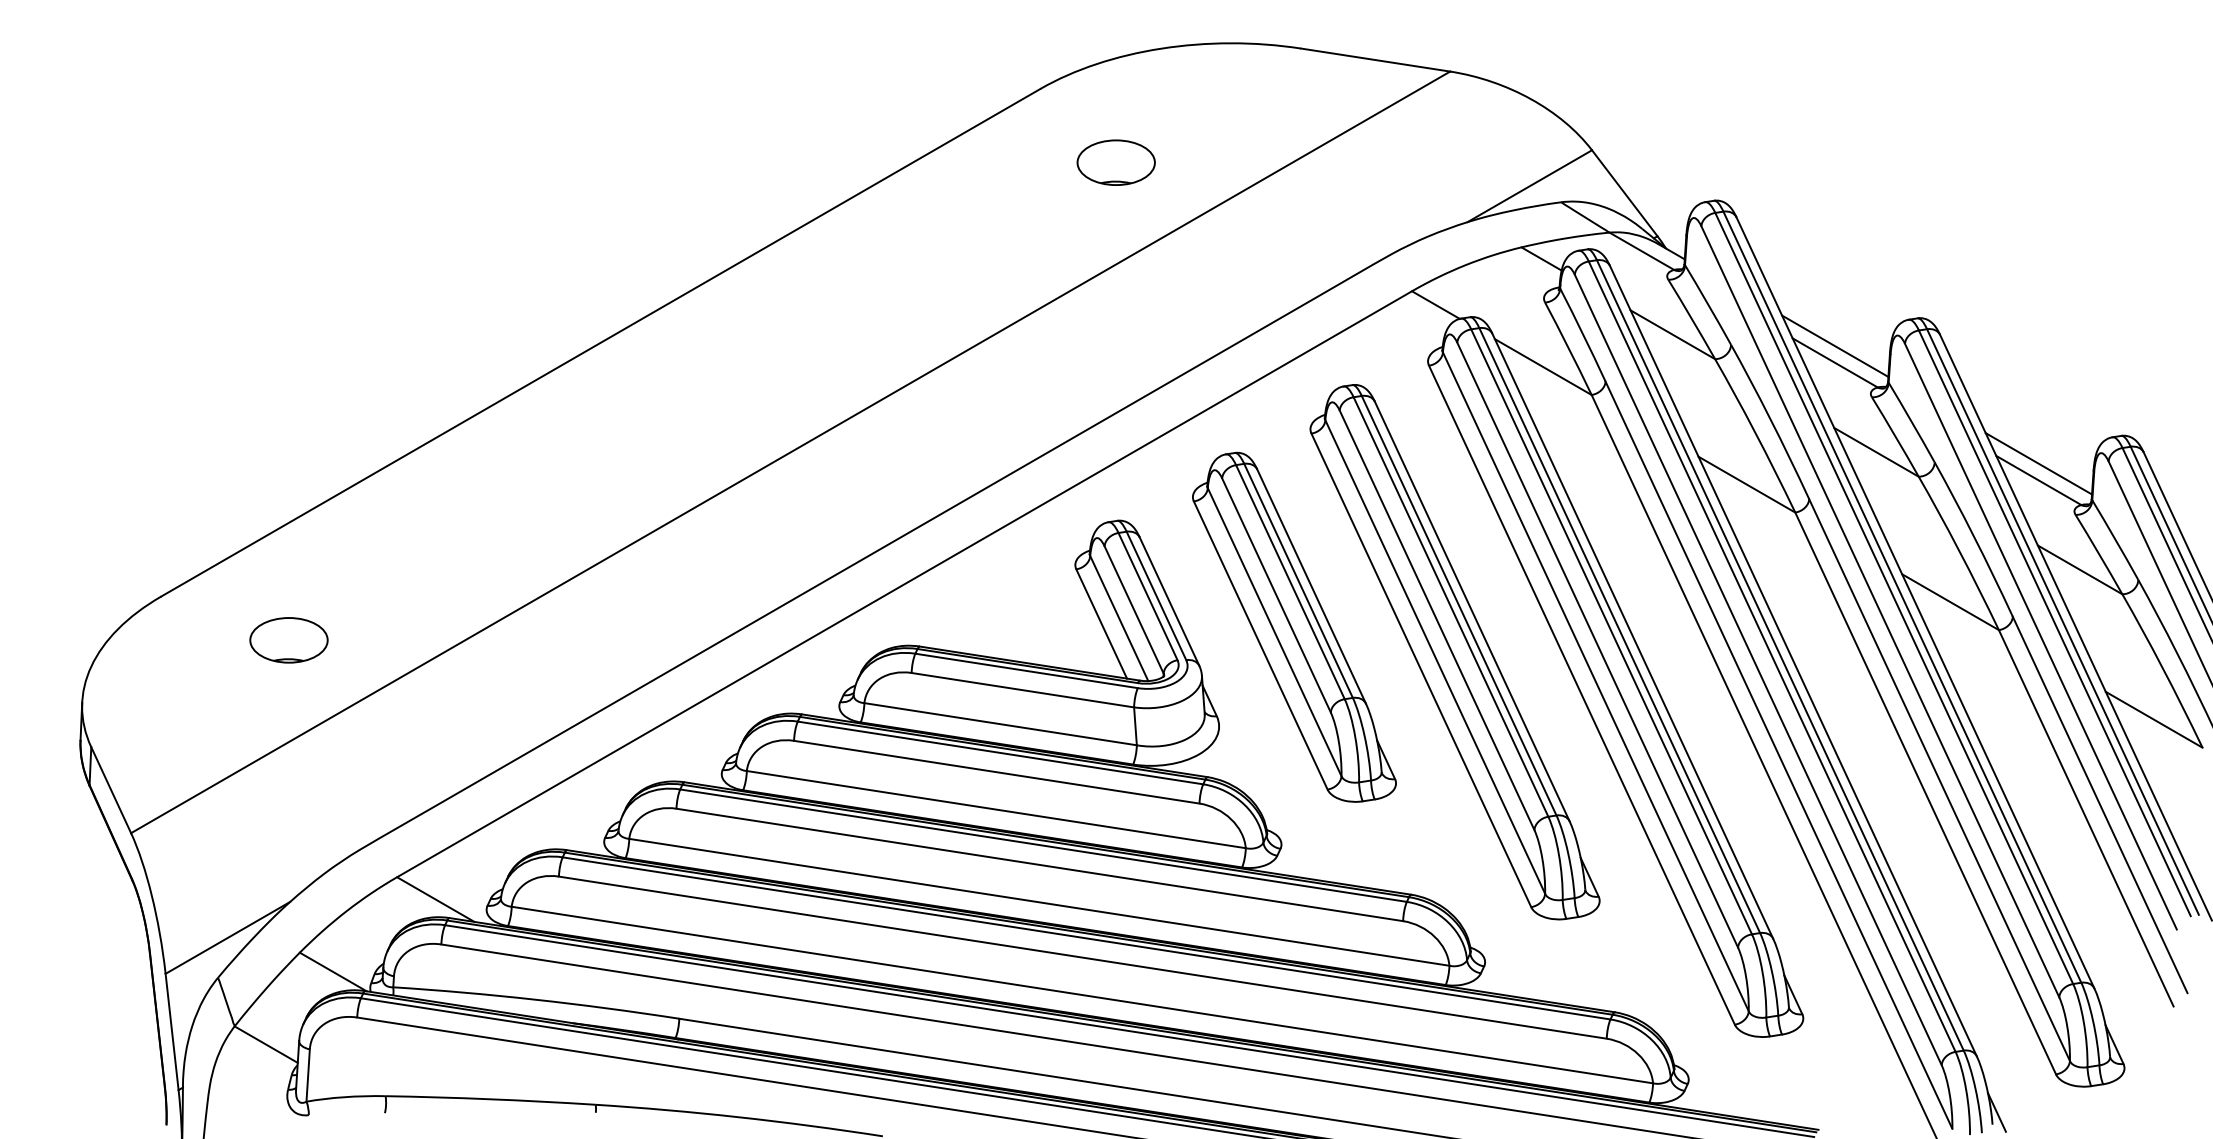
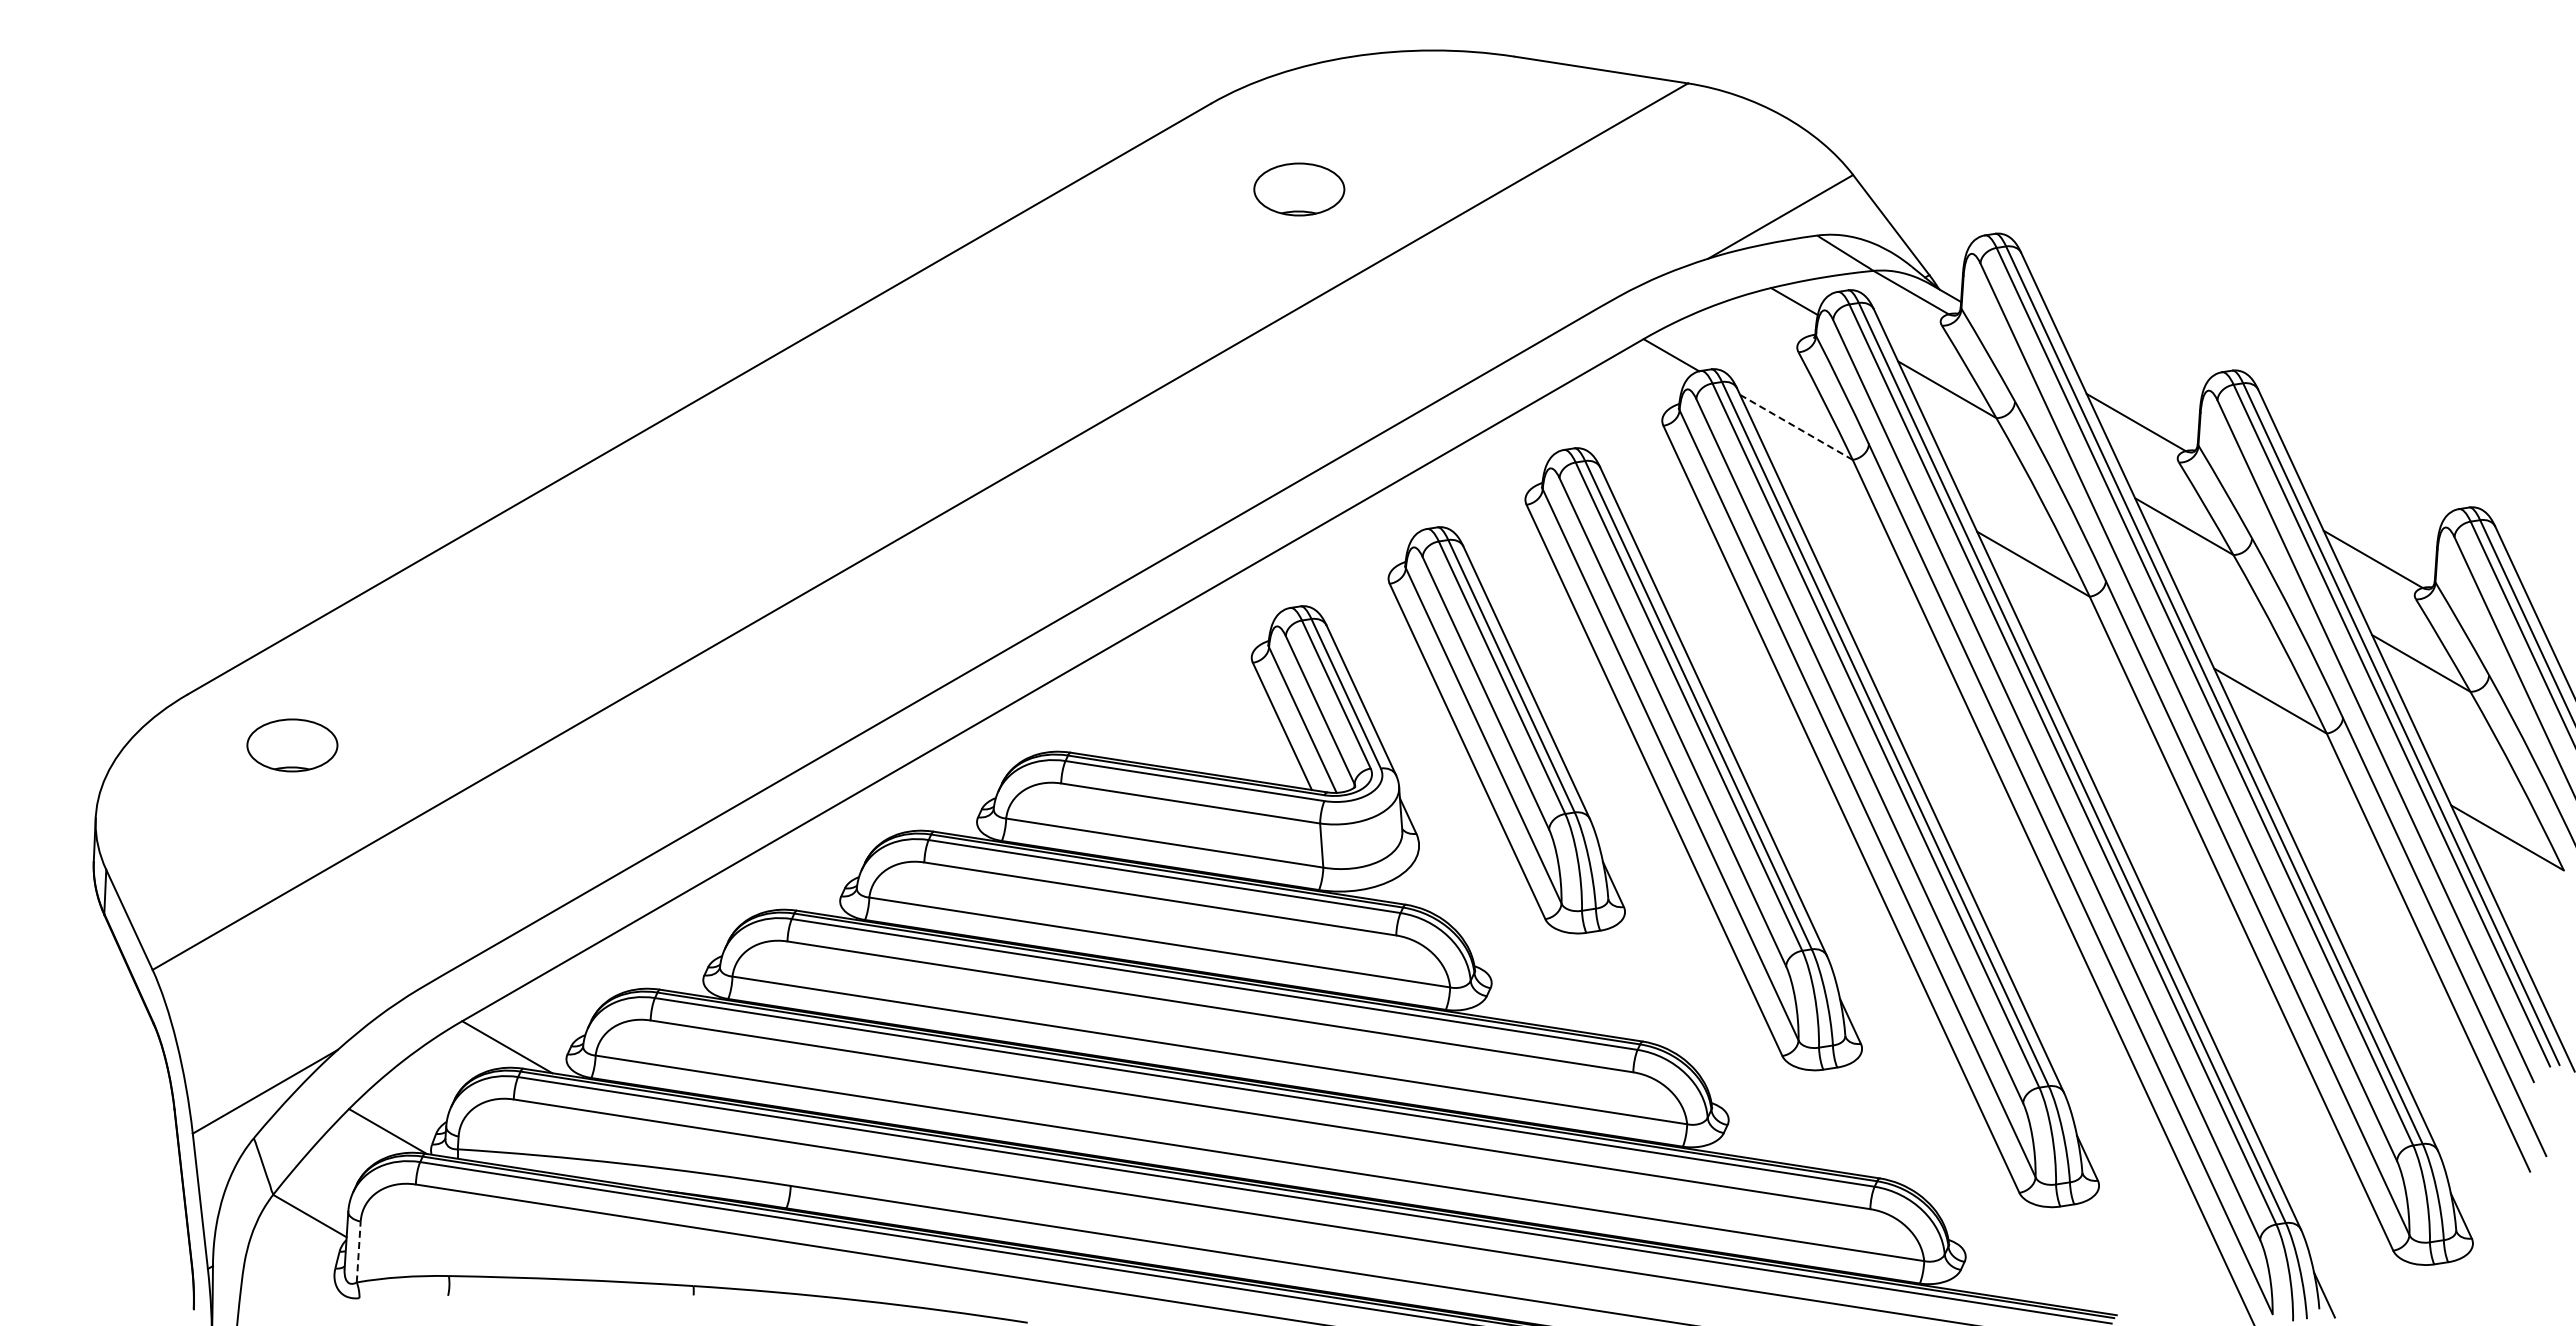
line: (1835, 345) -> (2136, 402), removed
line: (1543, 367) -> (1796, 427), solid -> dashed
line: (2039, 463) -> (2373, 539), removed
part: (289, 640) -> (292, 745), moved
line: (307, 1075) -> (358, 1252), solid -> dashed

